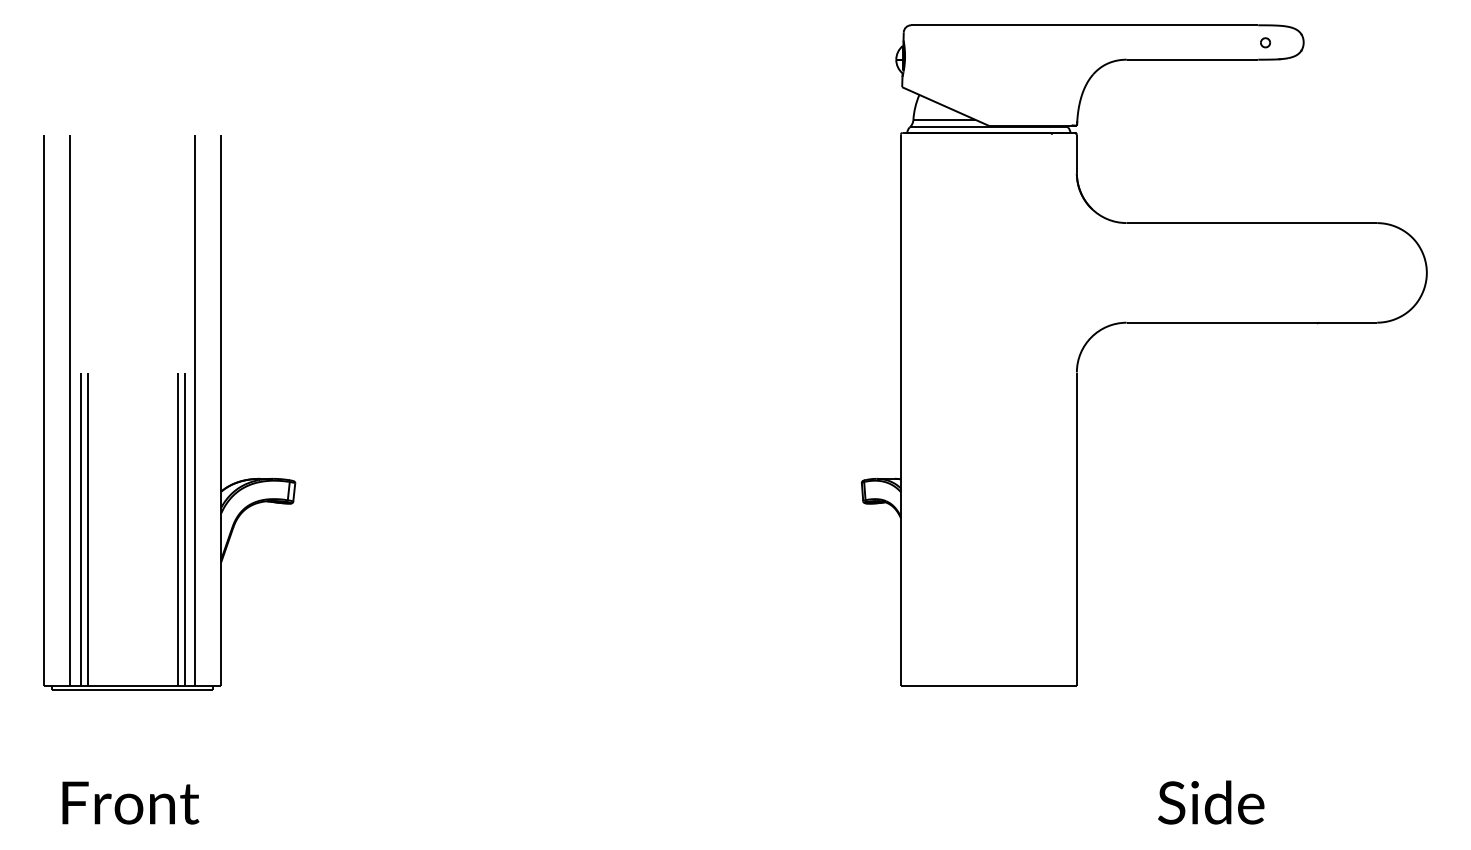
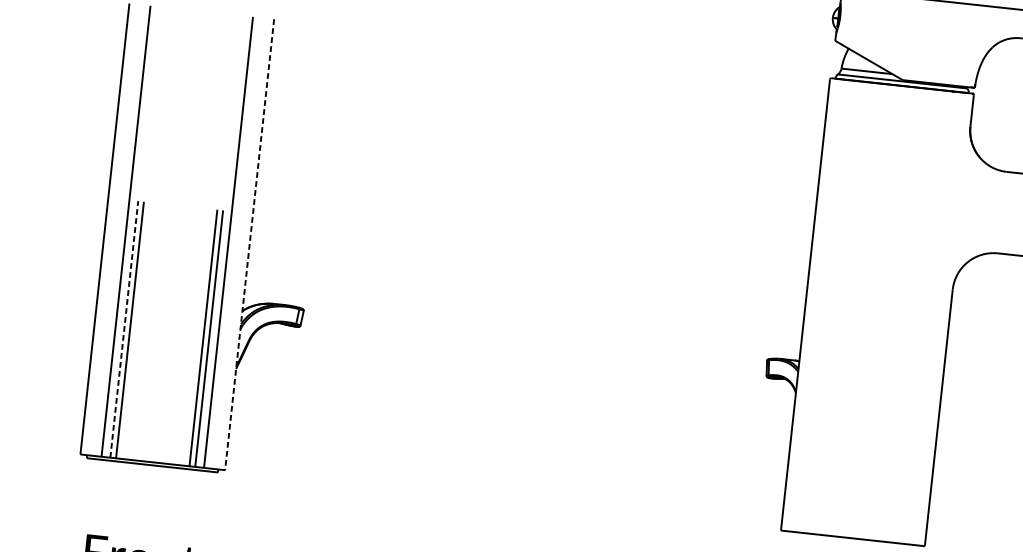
line: (221, 410) -> (249, 244), solid -> dashed
line: (80, 529) -> (124, 329), solid -> dashed

